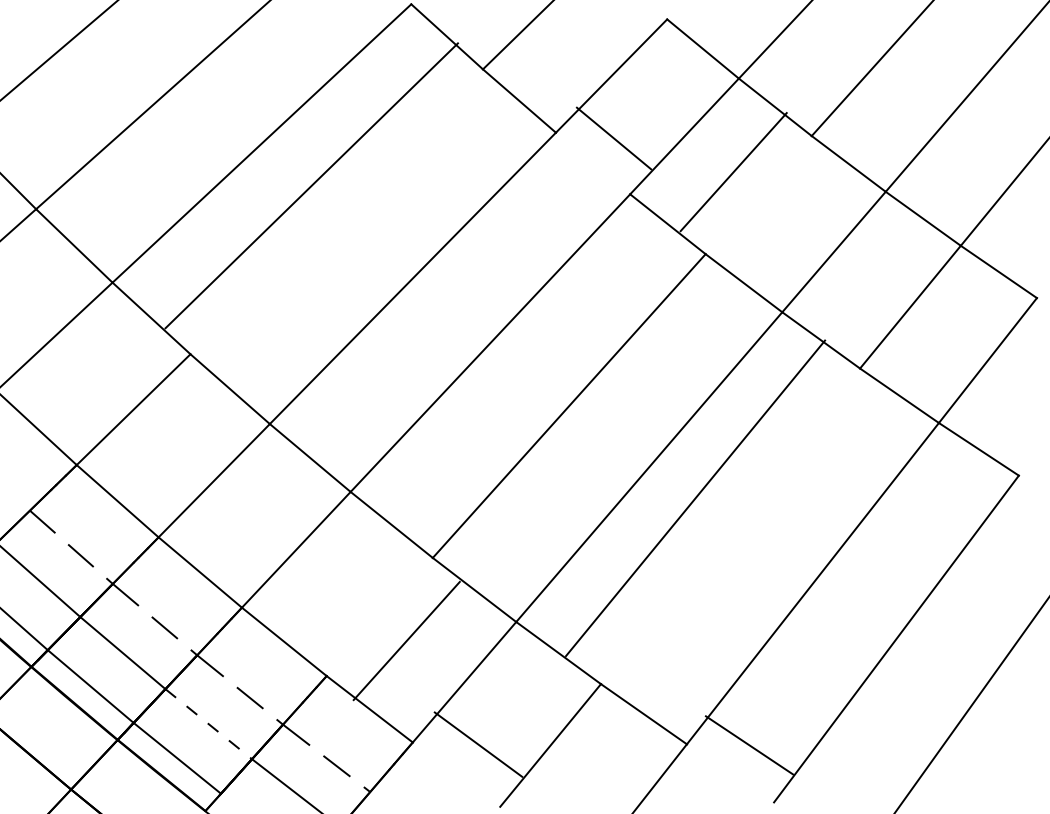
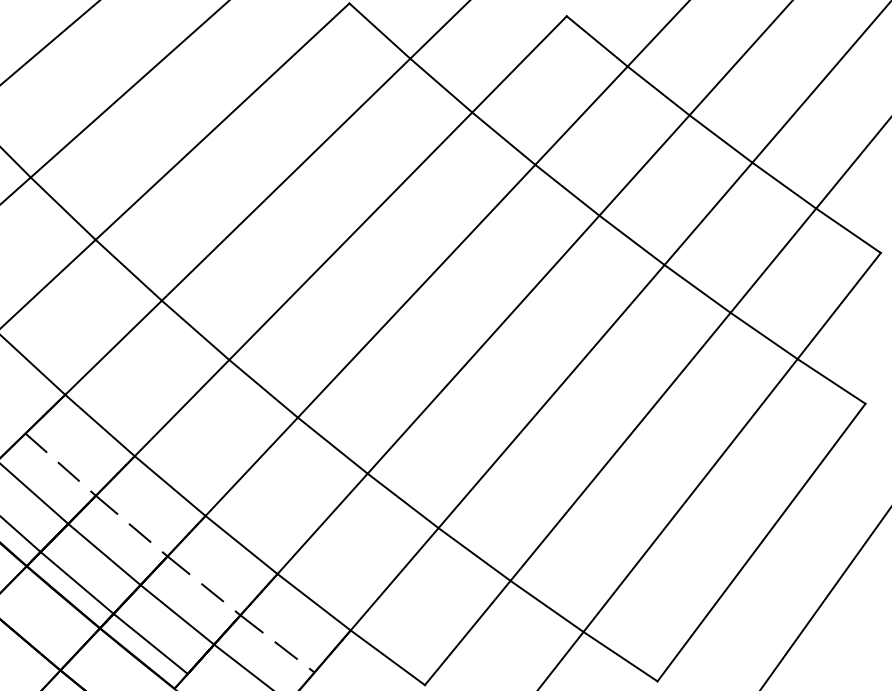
line: (613, 138) -> (503, 138), moved
line: (733, 172) -> (644, 165), moved
line: (311, 185) -> (285, 179), moved
line: (695, 498) -> (620, 447), moved
line: (406, 640) -> (322, 523), moved
line: (208, 724) -> (177, 615), dashed -> solid
line: (478, 744) -> (387, 657), moved
line: (749, 745) -> (620, 656), moved

